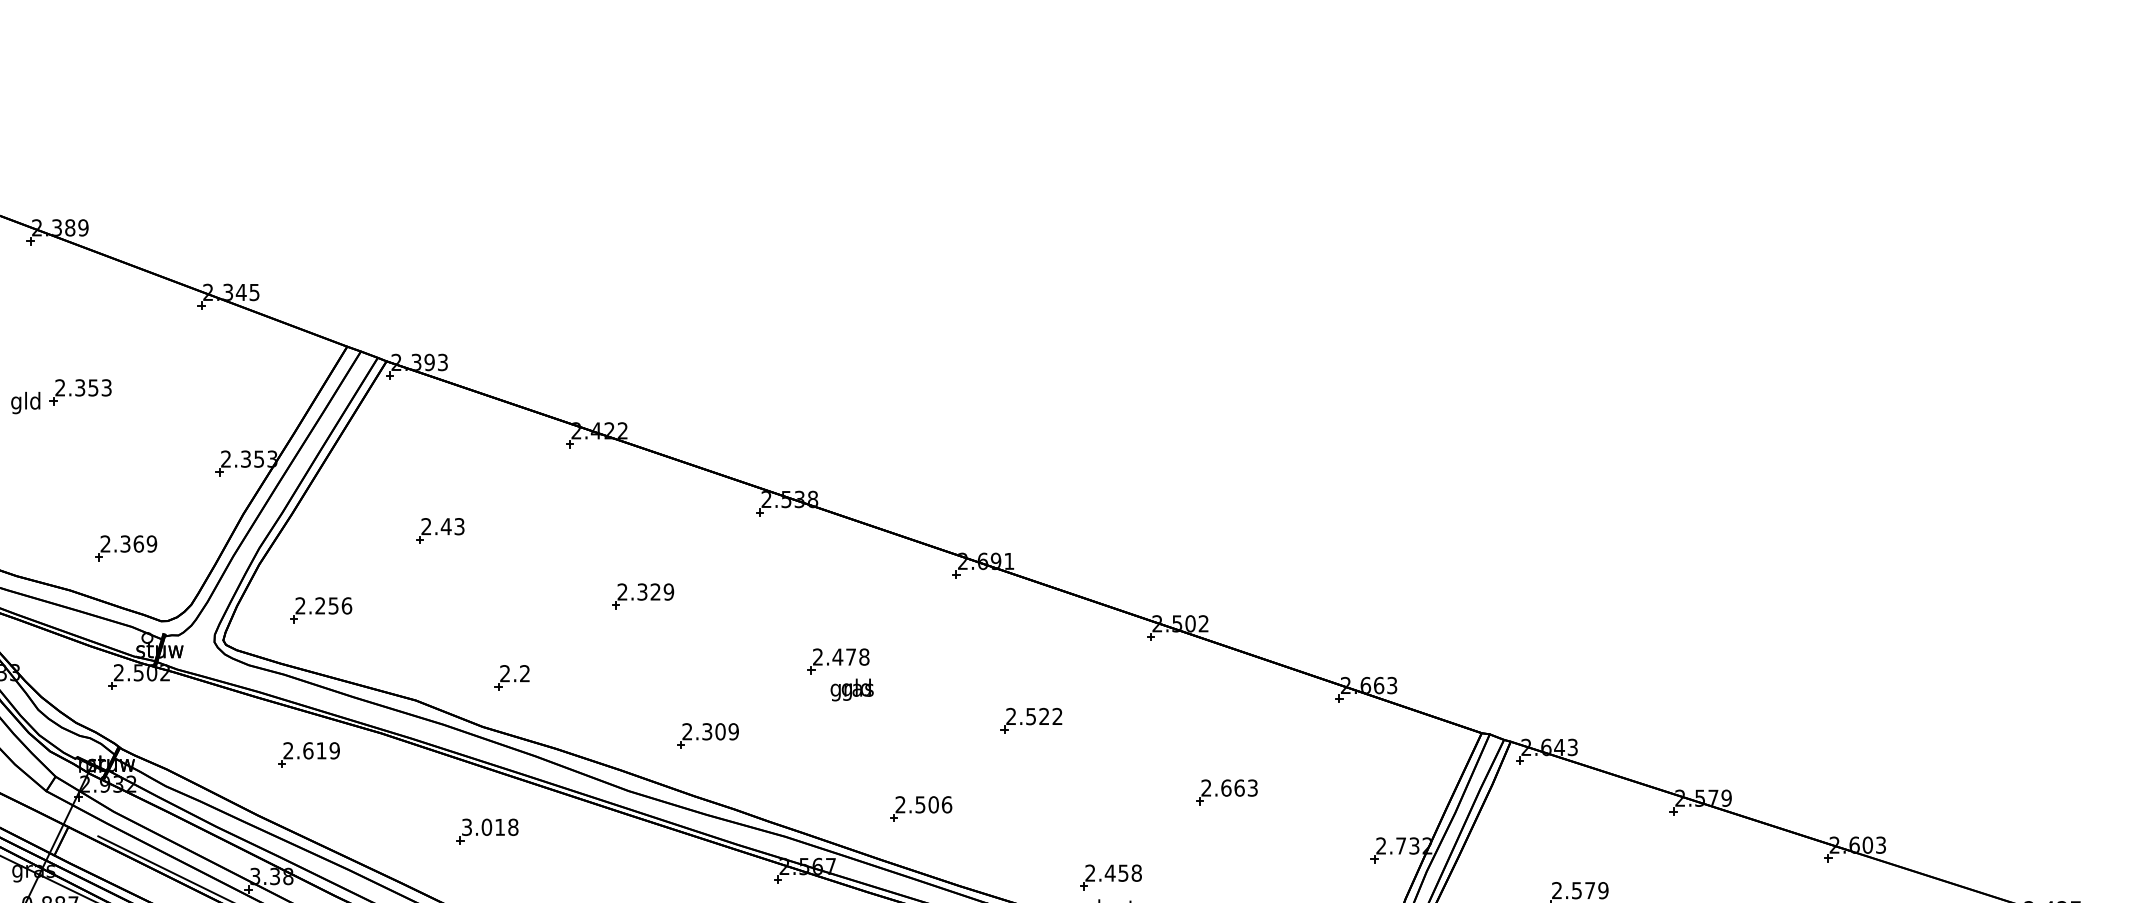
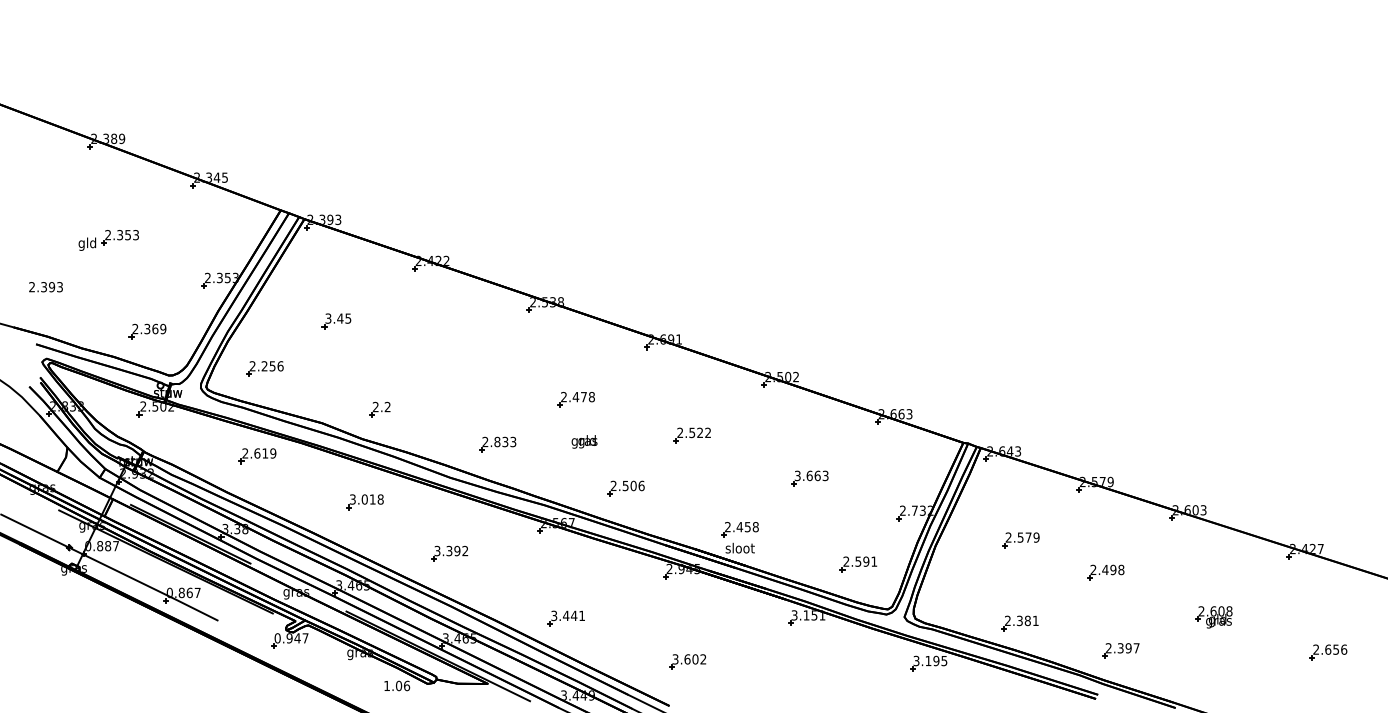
text: (443, 526) -> (338, 318), 2.43 -> 3.45
part: (642, 596) -> (458, 360), removed
text: (852, 689) -> (584, 441), moved
text: (720, 730) -> (505, 441), 2.309 -> 2.833
text: (1206, 789) -> (797, 476), 2.663 -> 3.663

